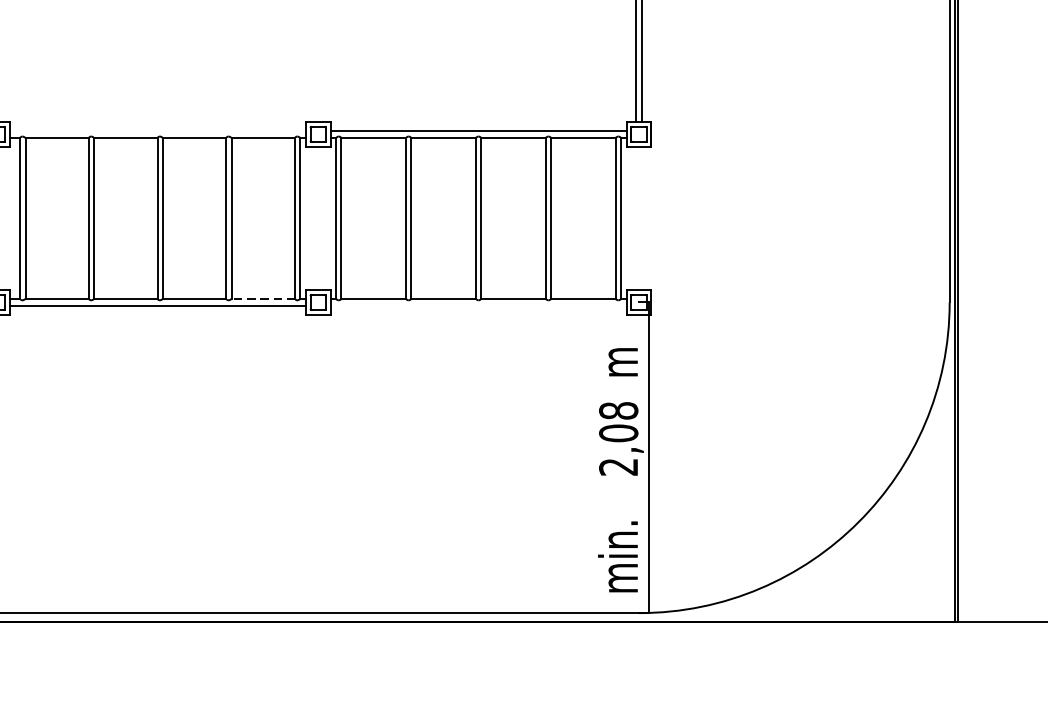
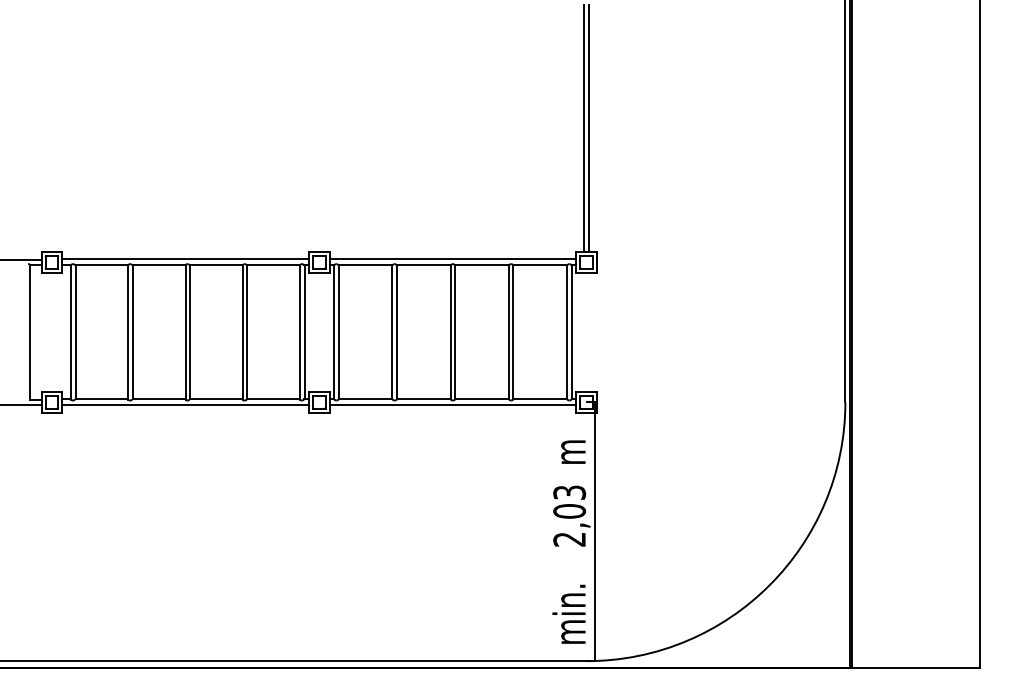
line: (157, 131) -> (185, 259), added
line: (263, 299) -> (273, 399), dashed -> solid
line: (478, 306) -> (452, 405), added
text: (618, 410) -> (569, 492), 2,08 -> 2,03

